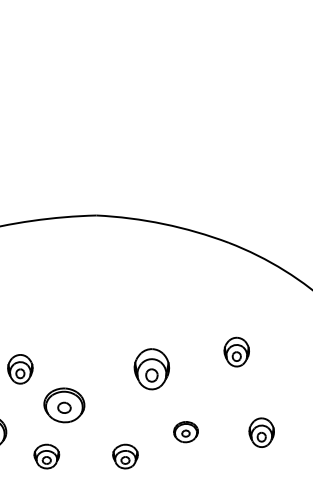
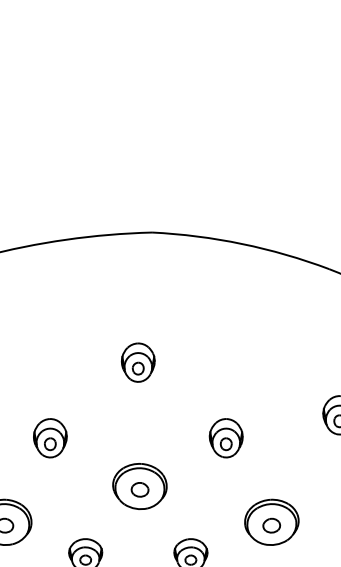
part: (86, 312) -> (138, 362), added
part: (151, 369) -> (225, 438), size x0.71
part: (64, 405) -> (140, 486), moved
part: (185, 431) -> (271, 521), size x1.67

